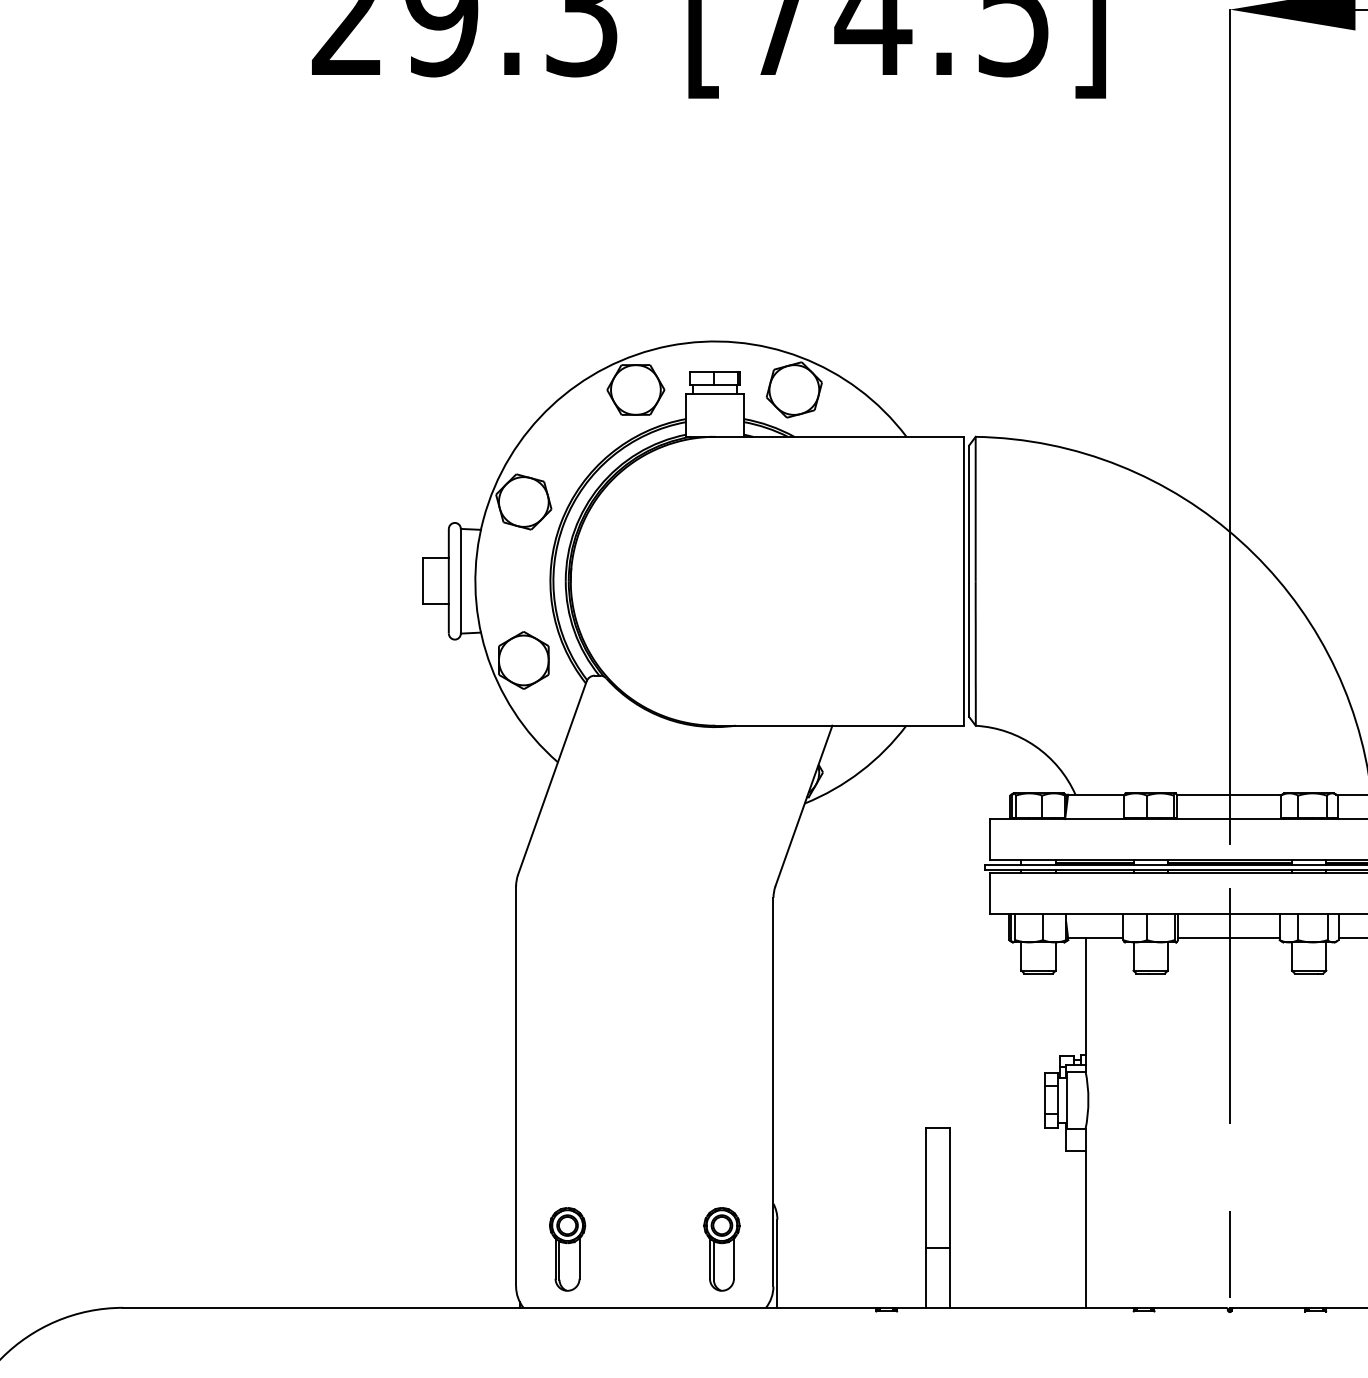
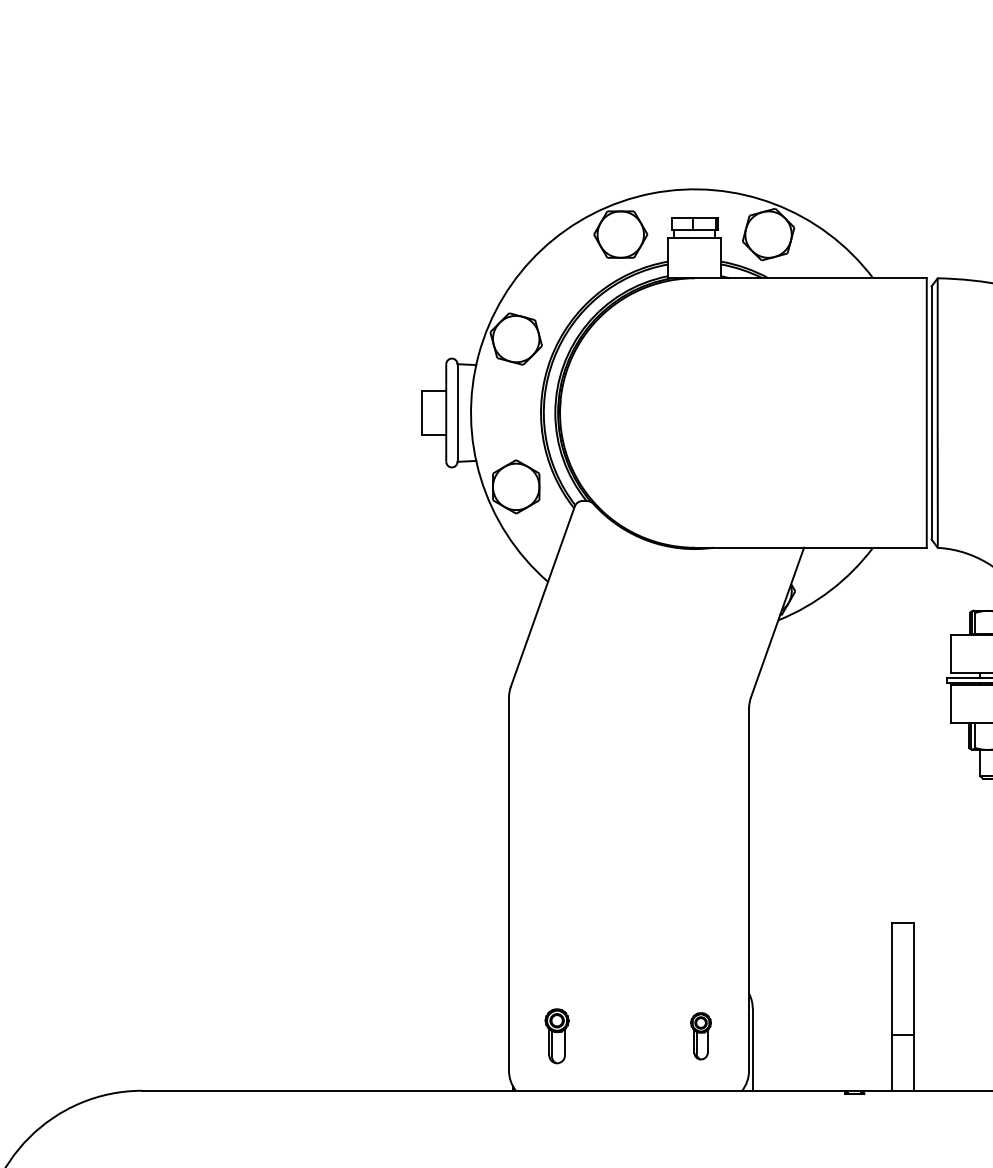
part: (567, 1249) -> (556, 1036), size x0.7
part: (721, 1249) -> (700, 1036), size x0.6

